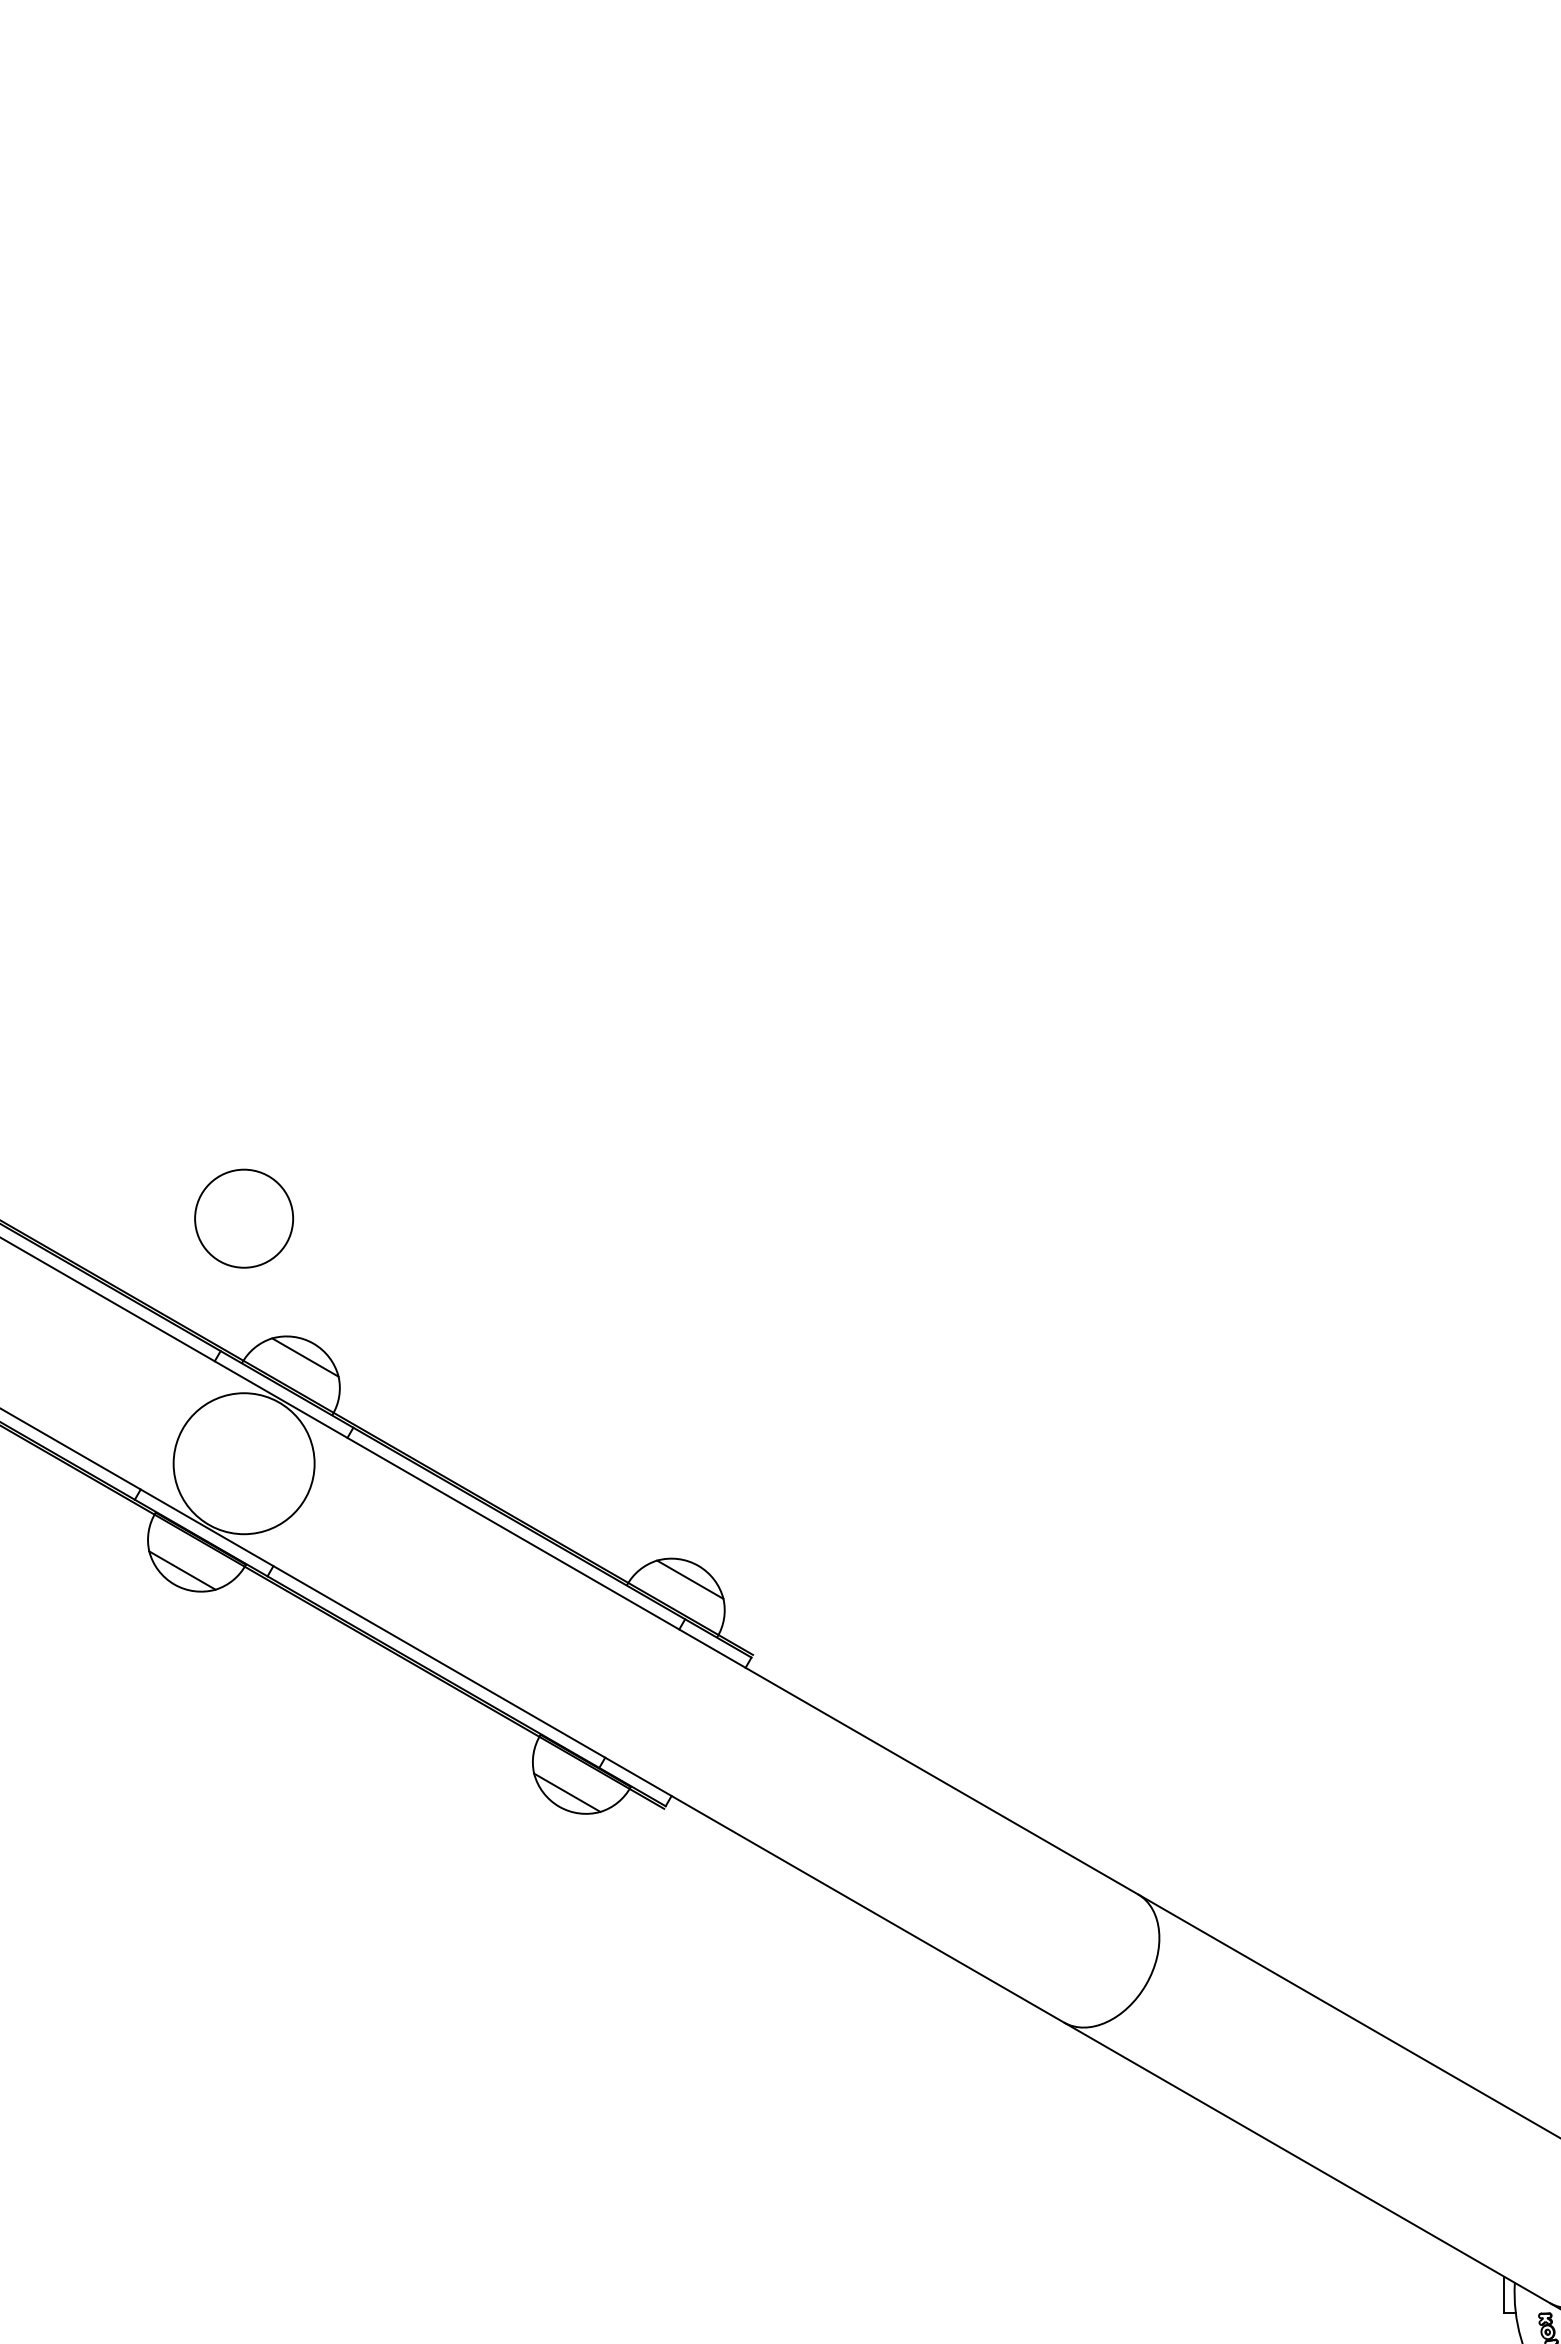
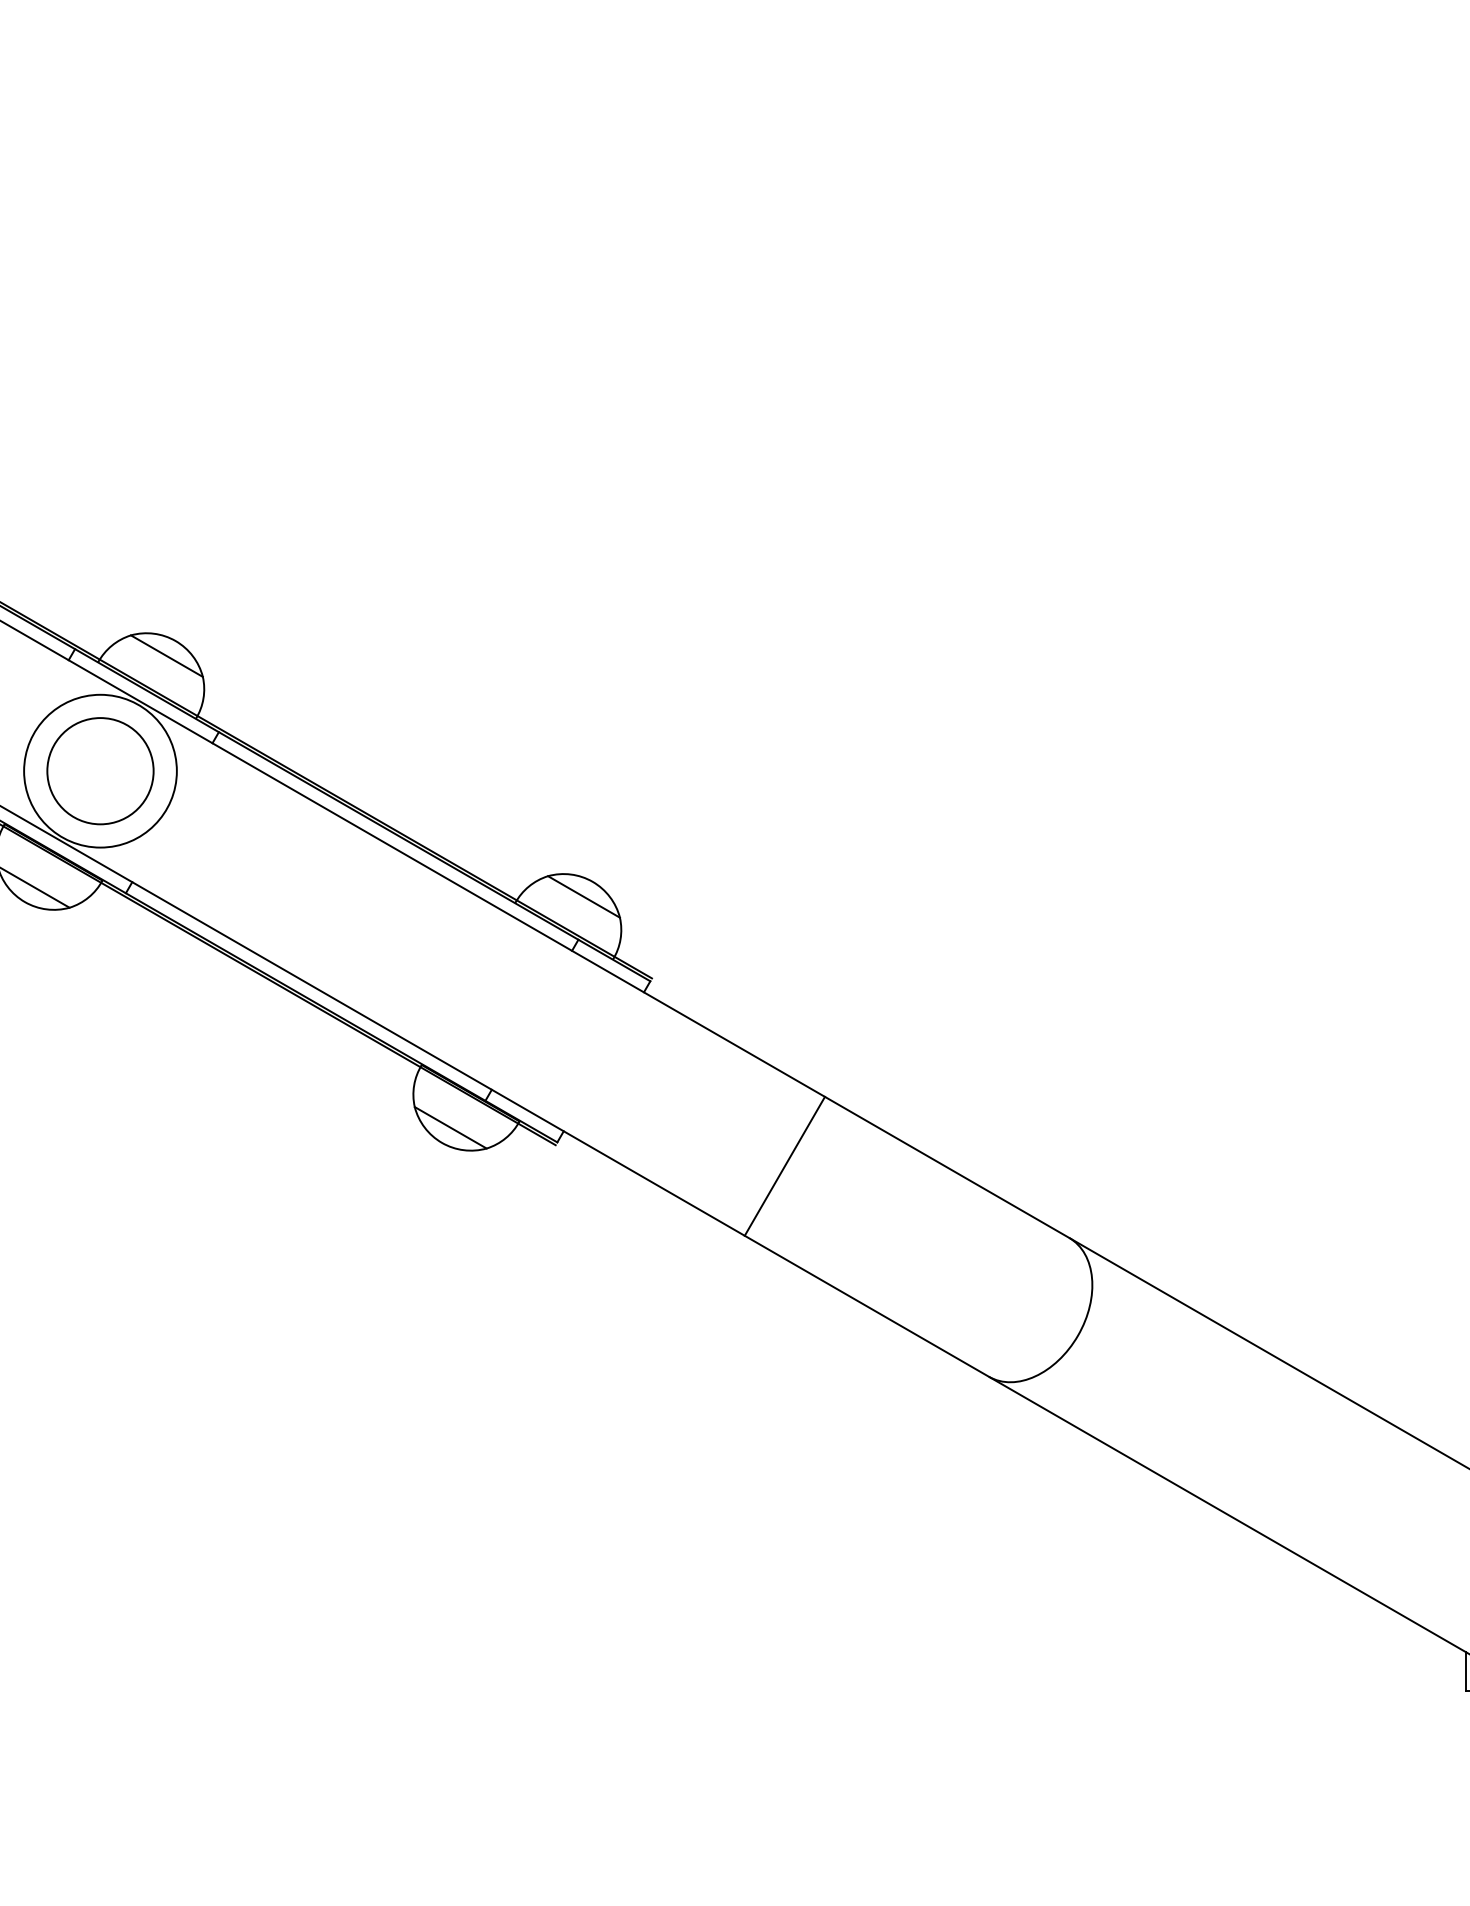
circle: (244, 1218) -> (100, 770), moved
line: (875, 1828) -> (784, 1166), added

